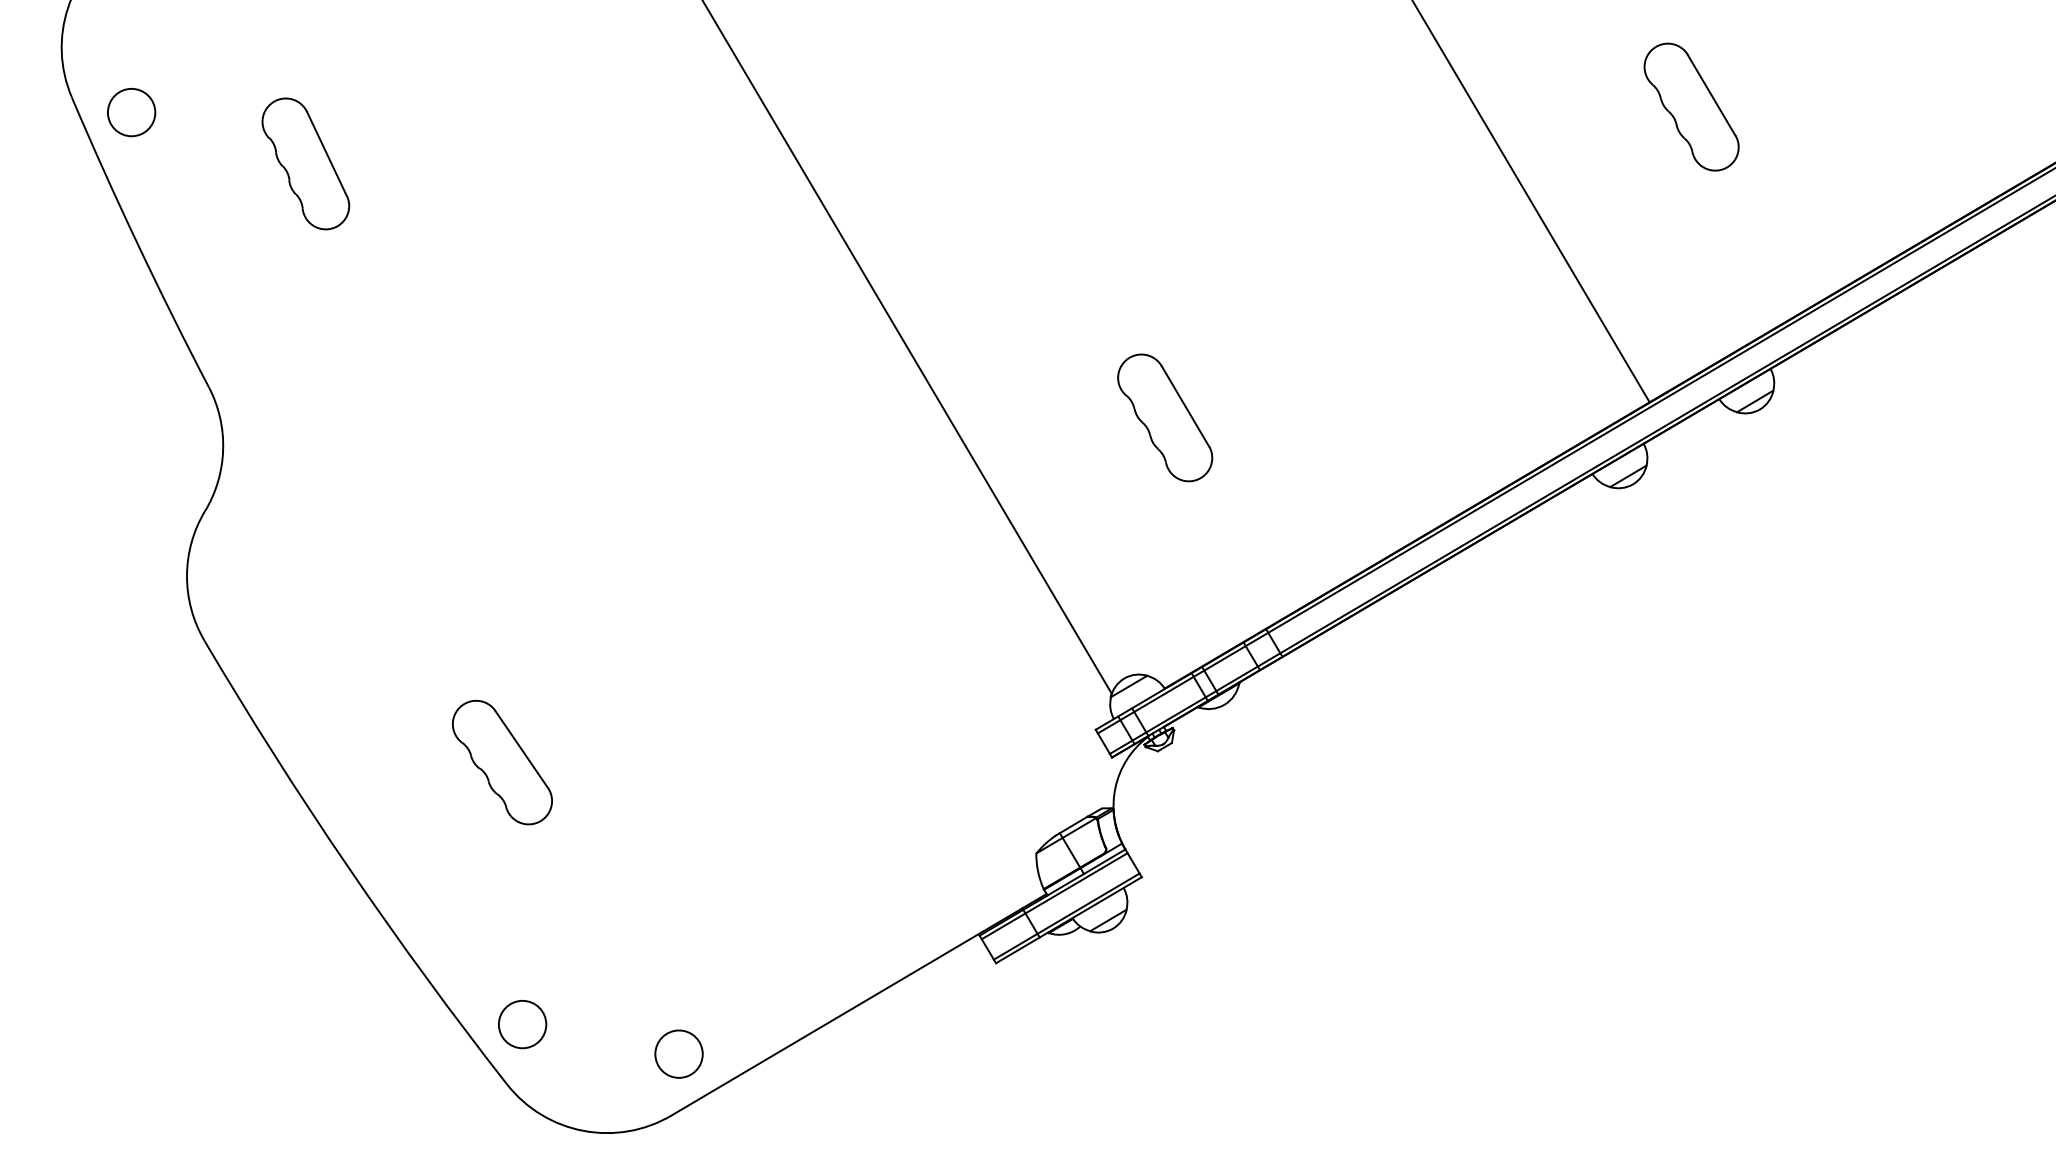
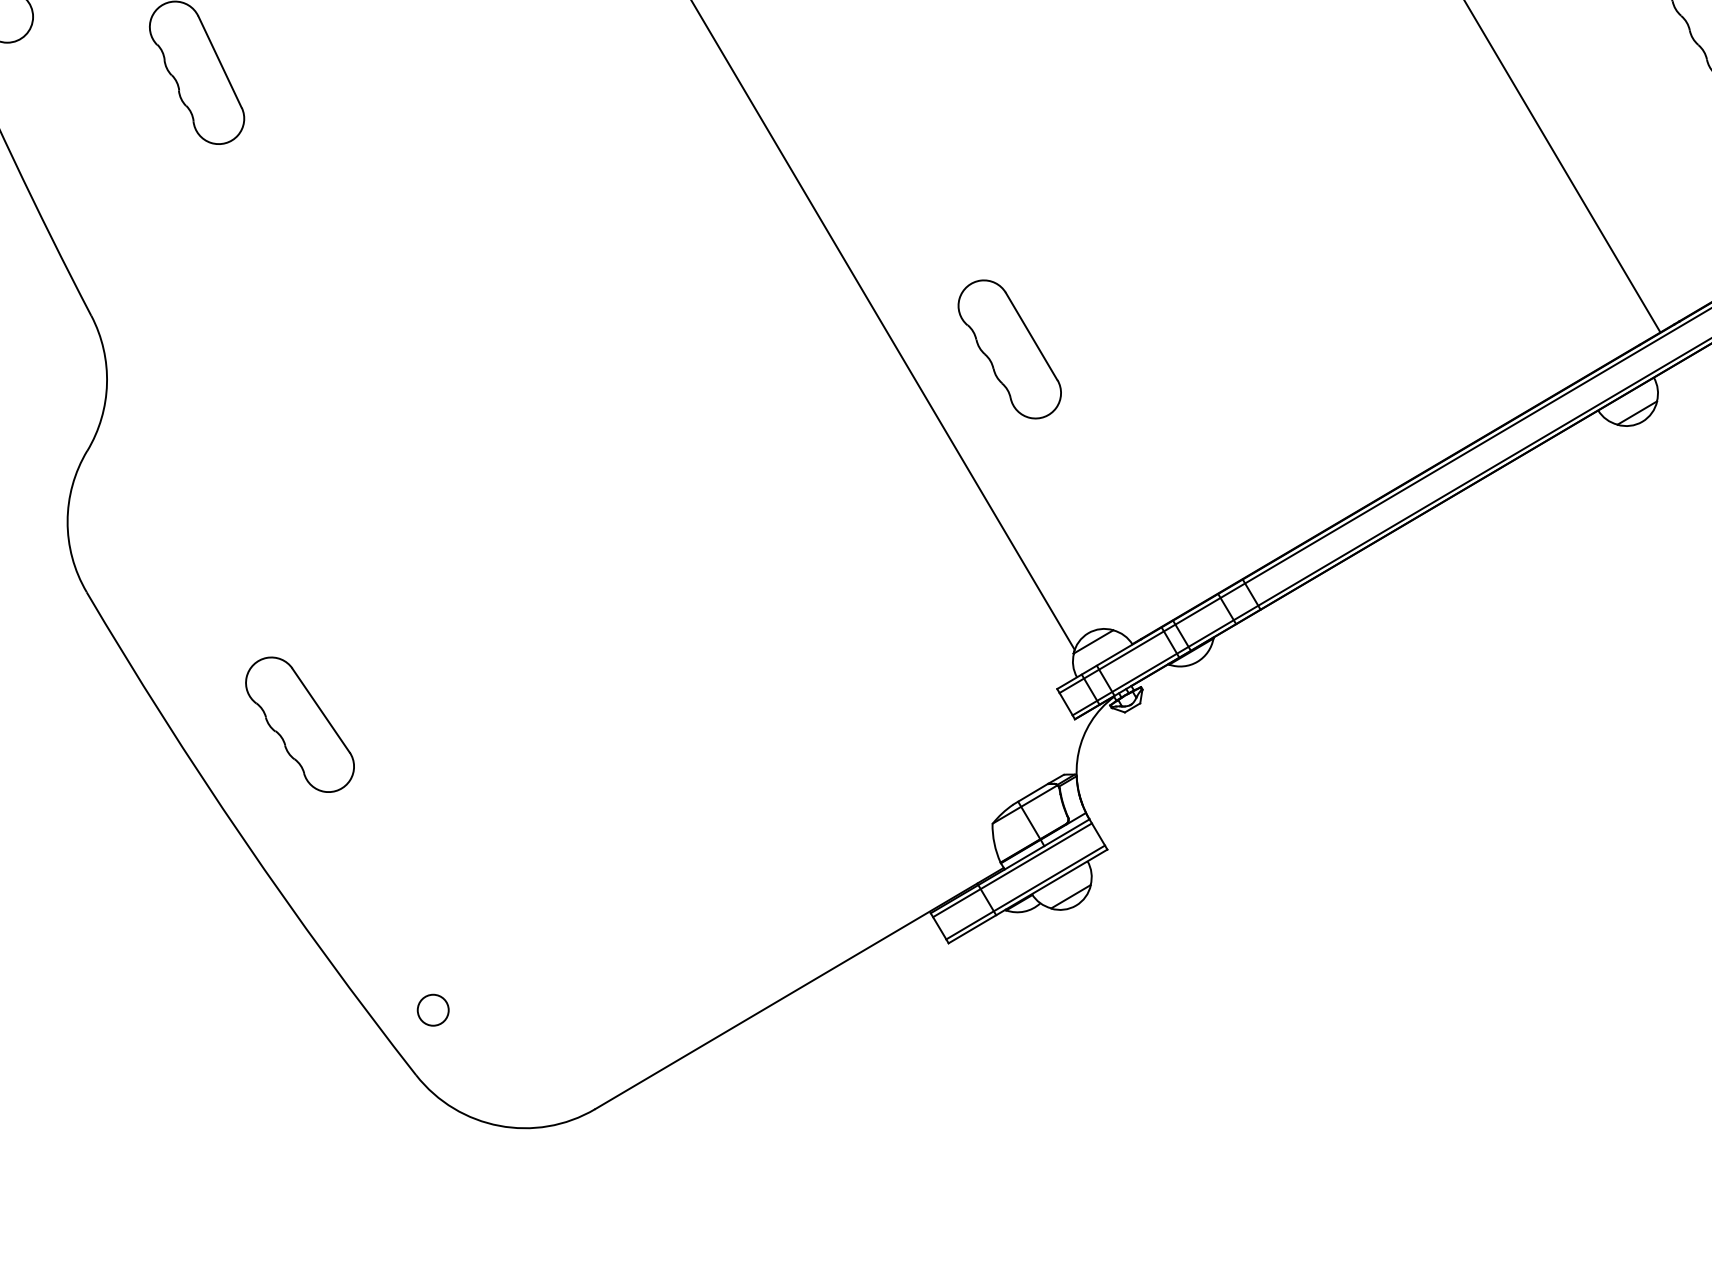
part: (1165, 417) -> (1010, 348), moved
part: (502, 762) -> (300, 724), moved
circle: (522, 1024) -> (432, 1010), size x0.6
circle: (678, 1053) -> (602, 1041), removed

